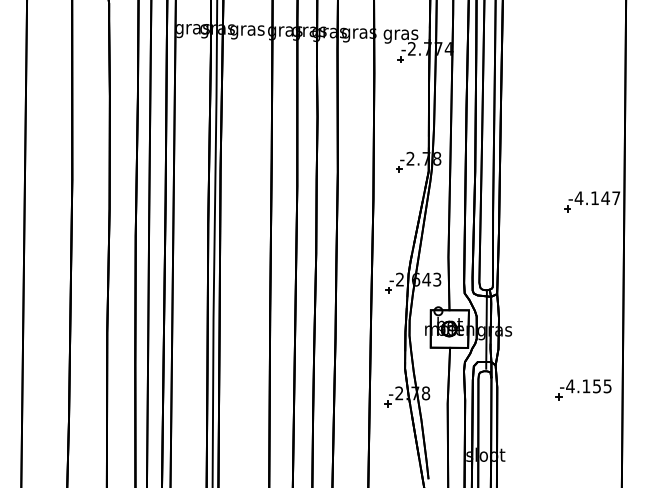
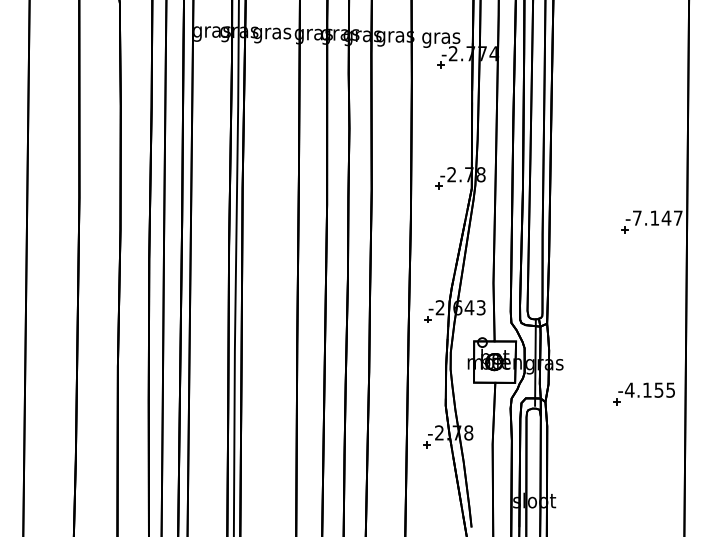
text: (579, 197) -> (637, 217), -4.147 -> -7.147
part: (582, 389) -> (643, 393), moved

